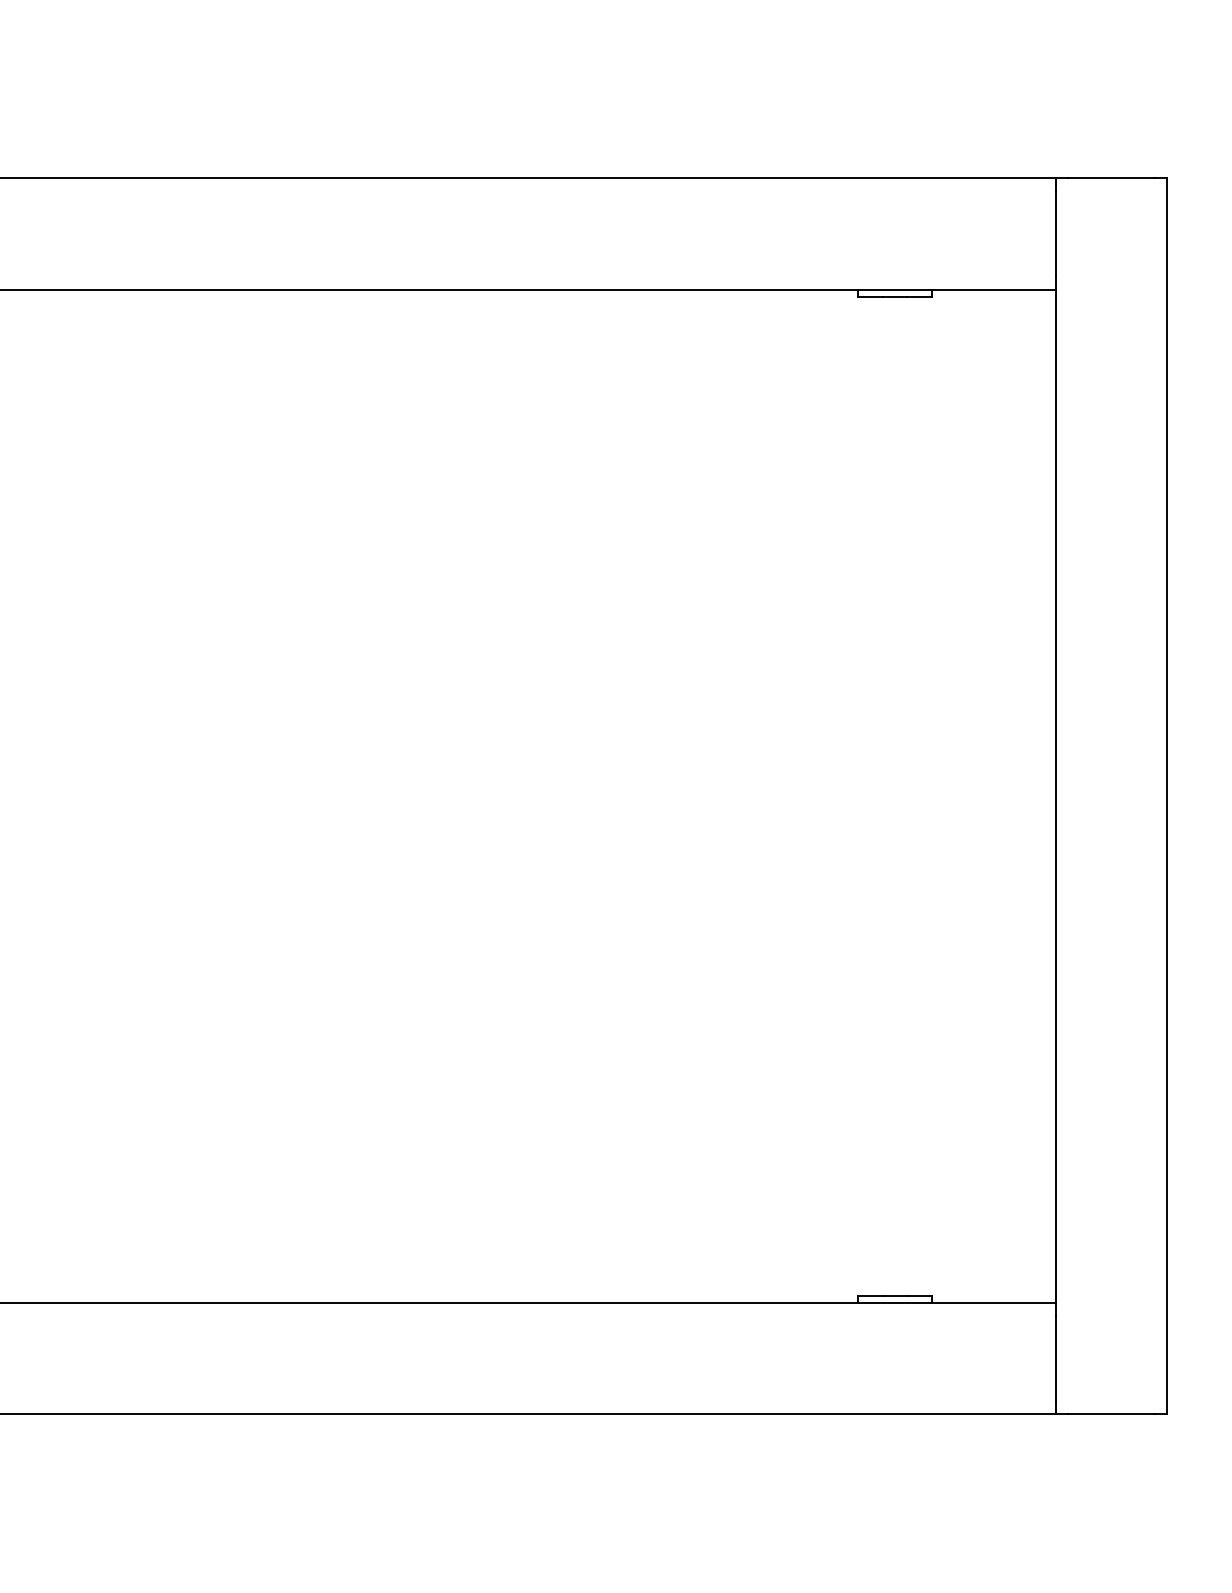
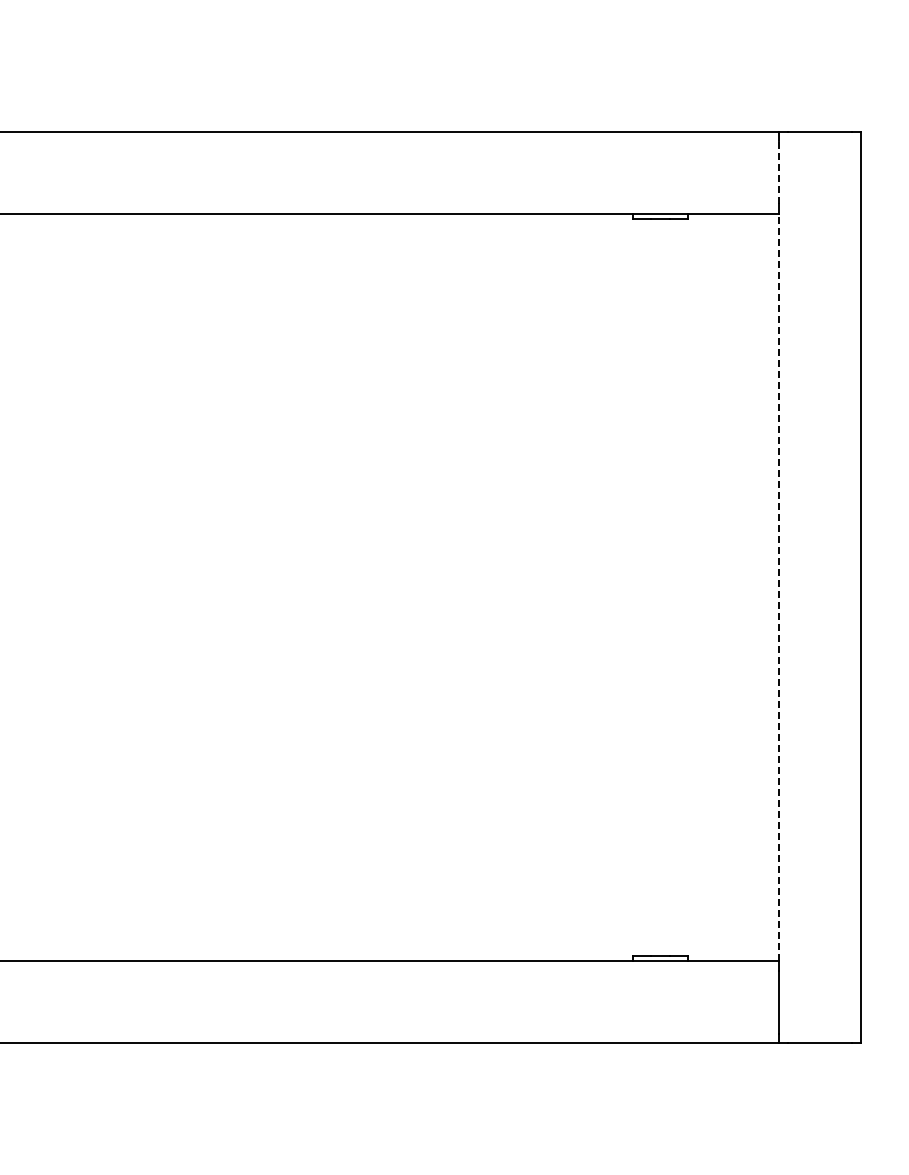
line: (1055, 234) -> (778, 172), solid -> dashed
line: (1055, 796) -> (778, 587), solid -> dashed

